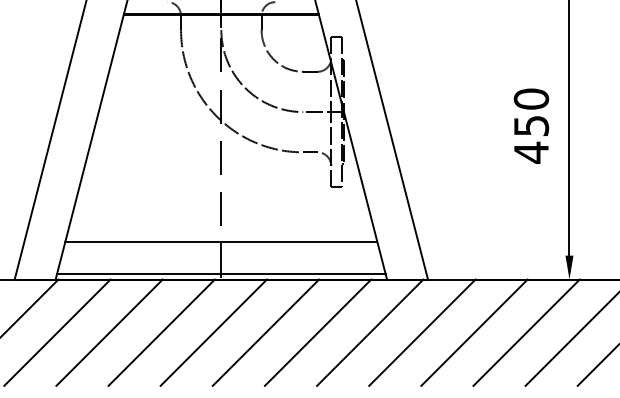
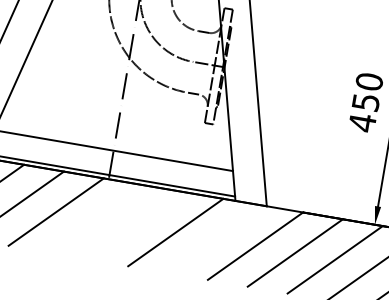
line: (213, 332) -> (95, 218), removed
line: (265, 332) -> (135, 225), removed
line: (370, 332) -> (215, 239), removed

